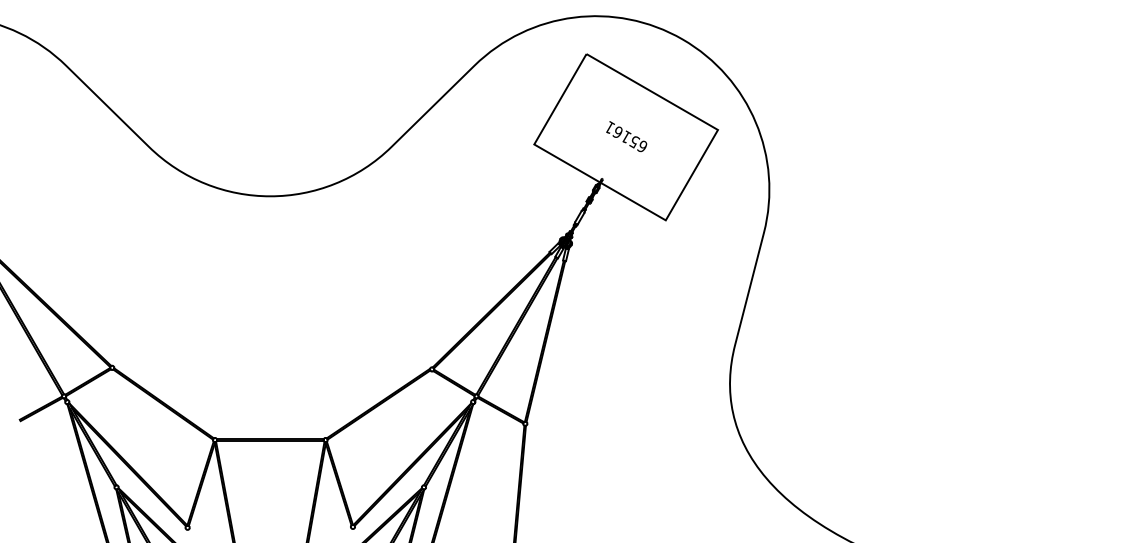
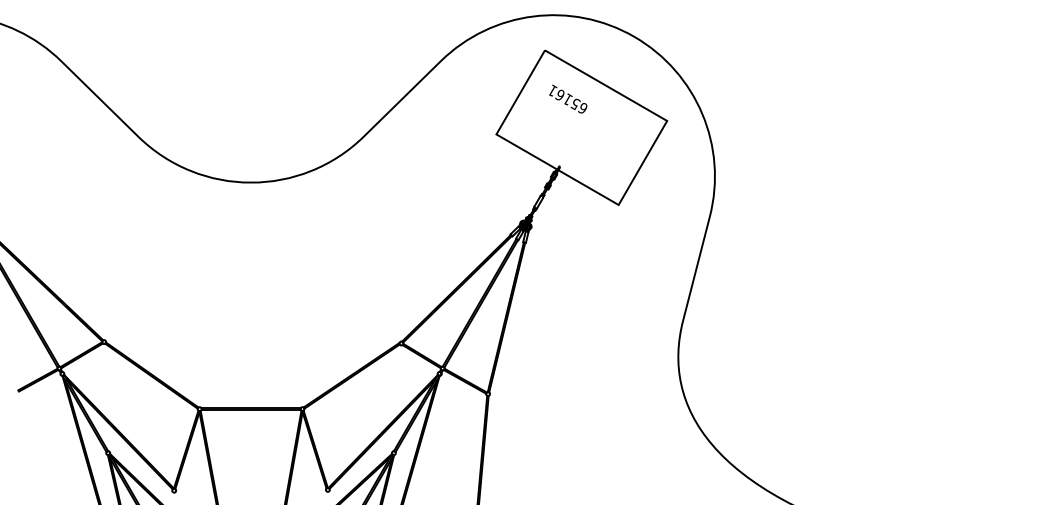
text: (626, 135) -> (568, 98), moved

